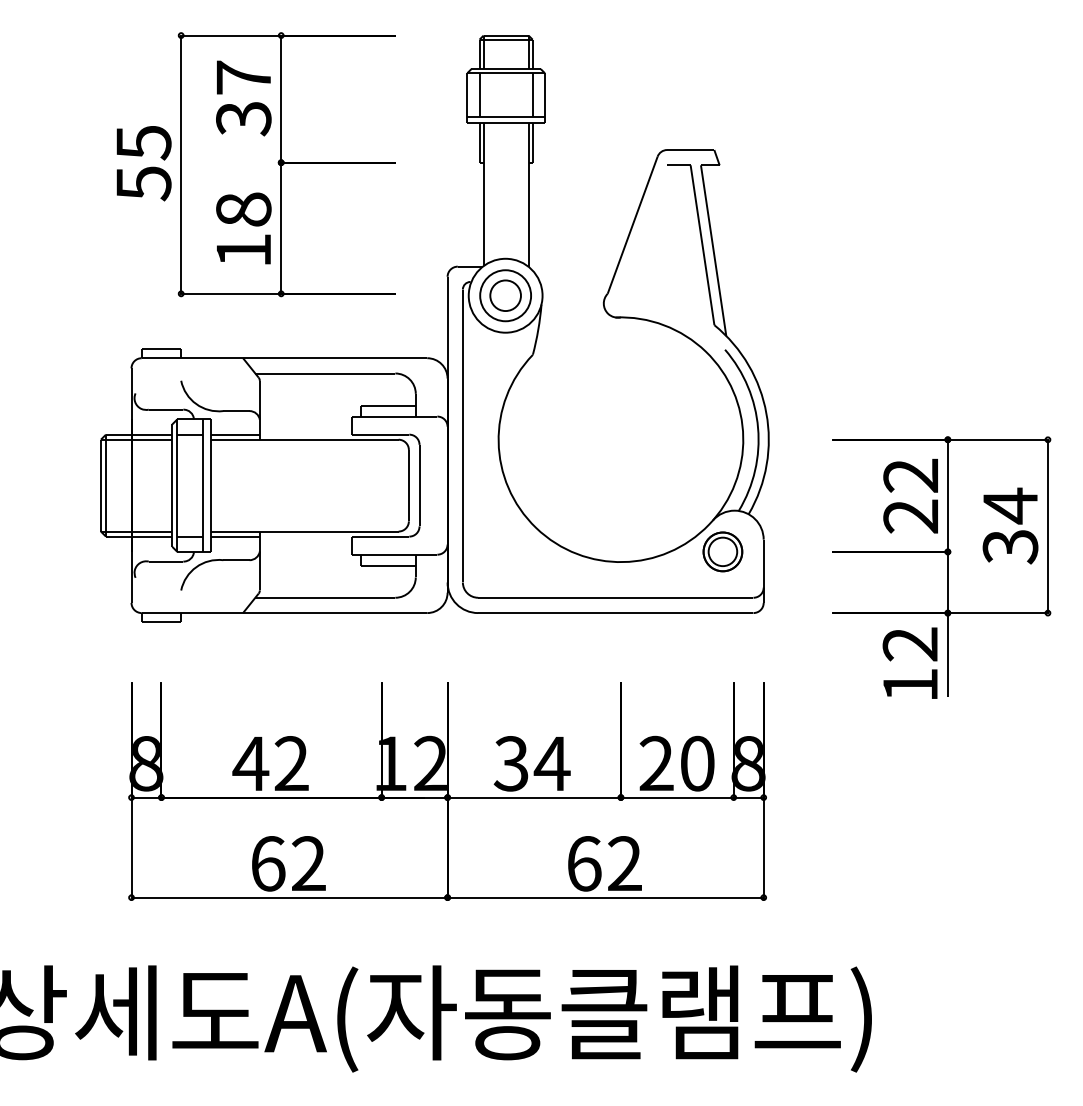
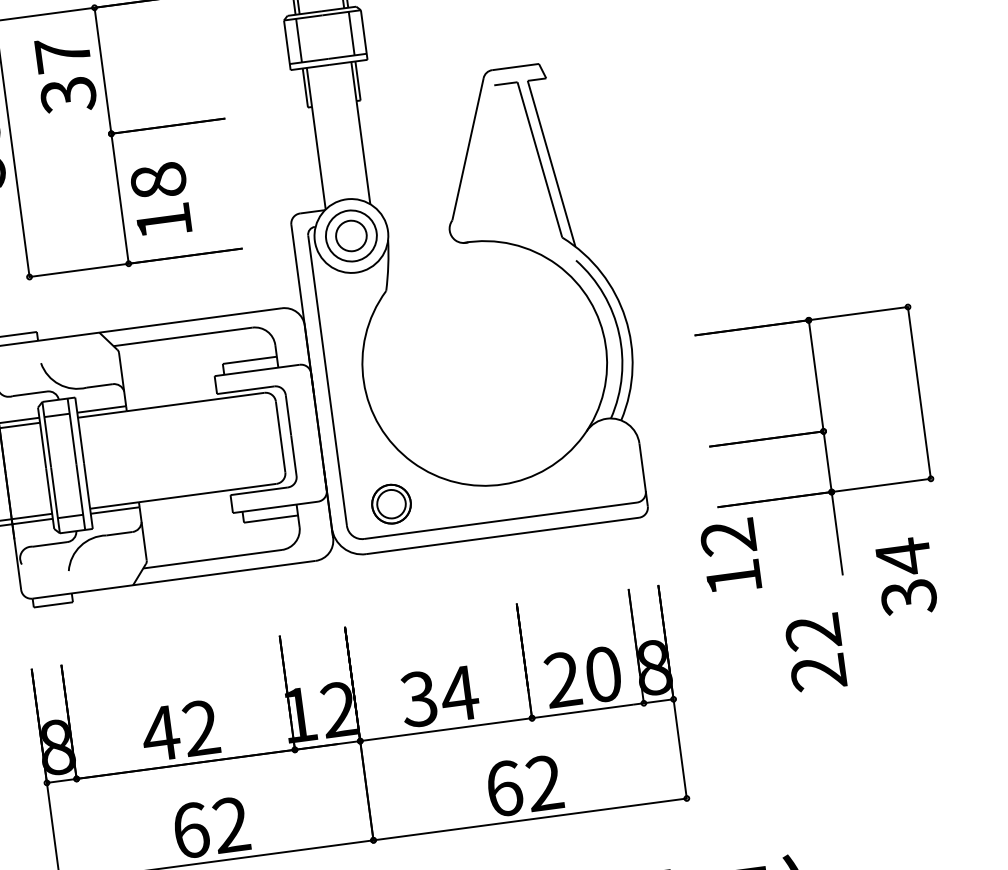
text: (243, 228) -> (160, 199), moved
text: (910, 496) -> (815, 653), moved
text: (1010, 525) -> (906, 576), moved
part: (722, 551) -> (391, 503), moved
text: (909, 662) -> (729, 555), moved

